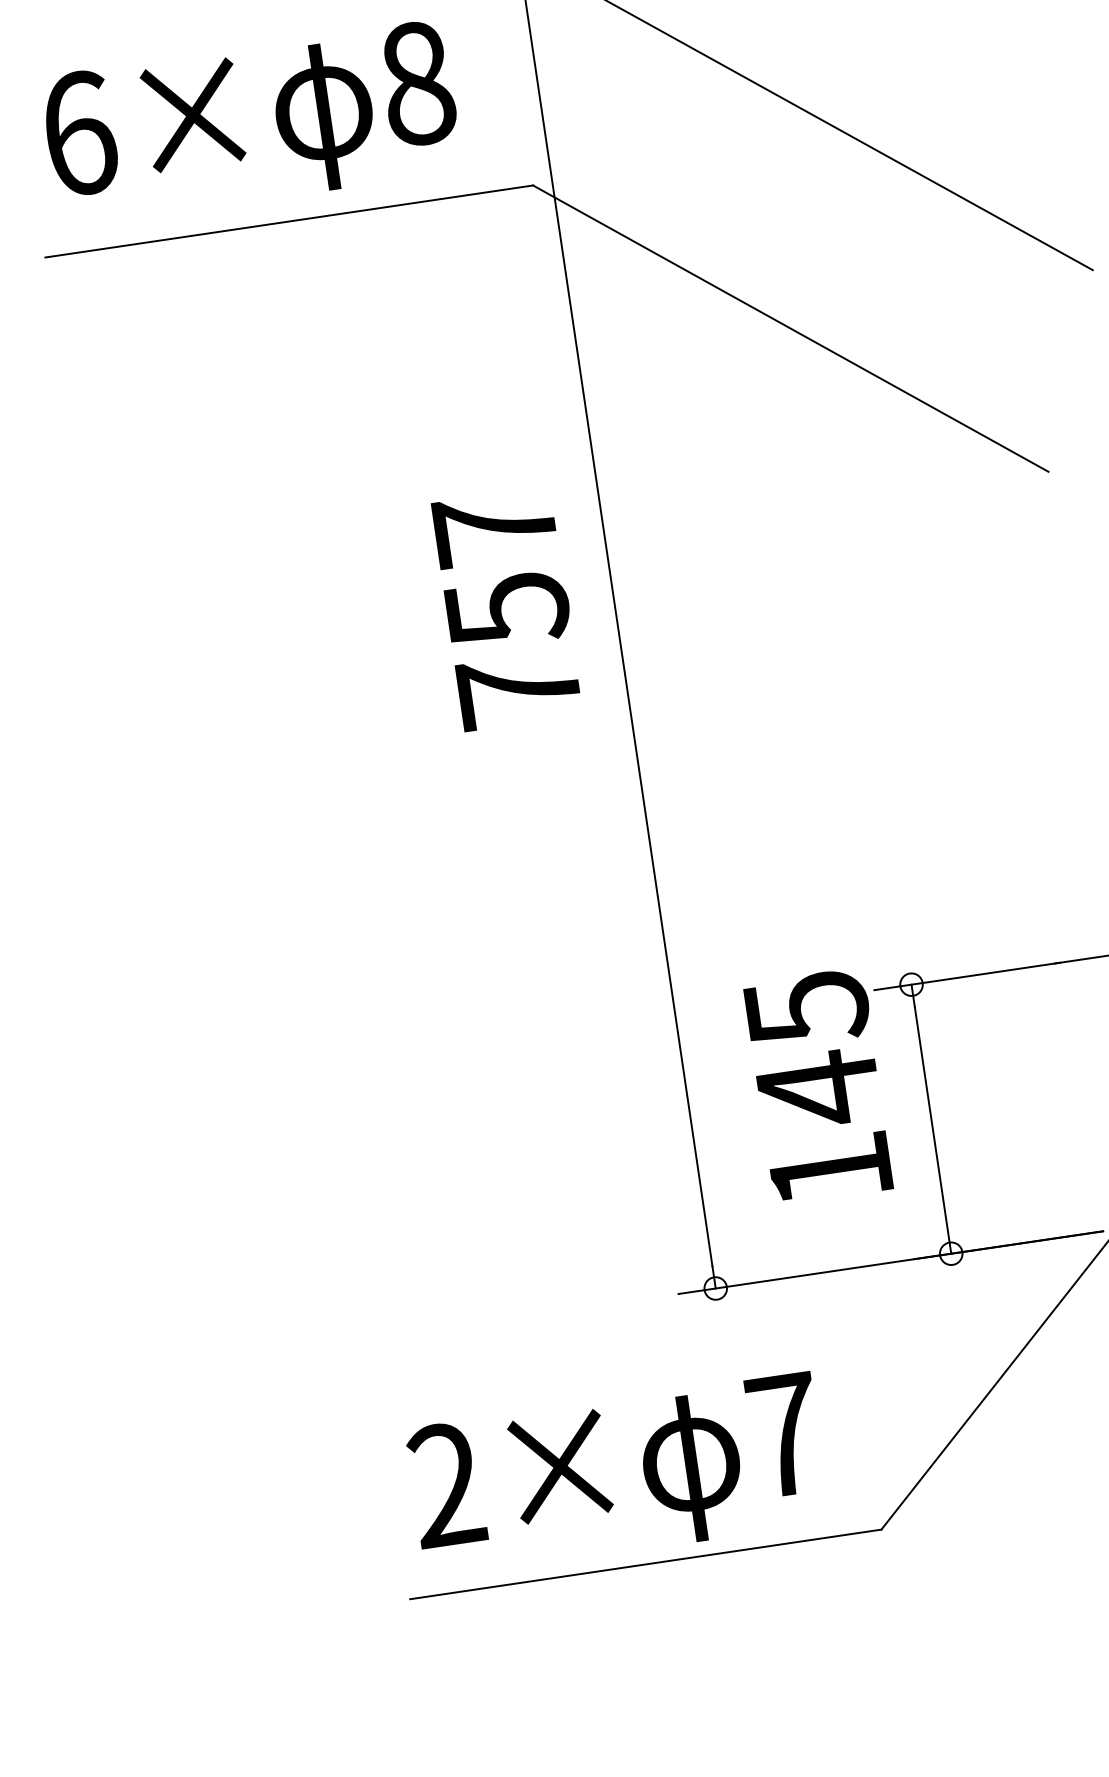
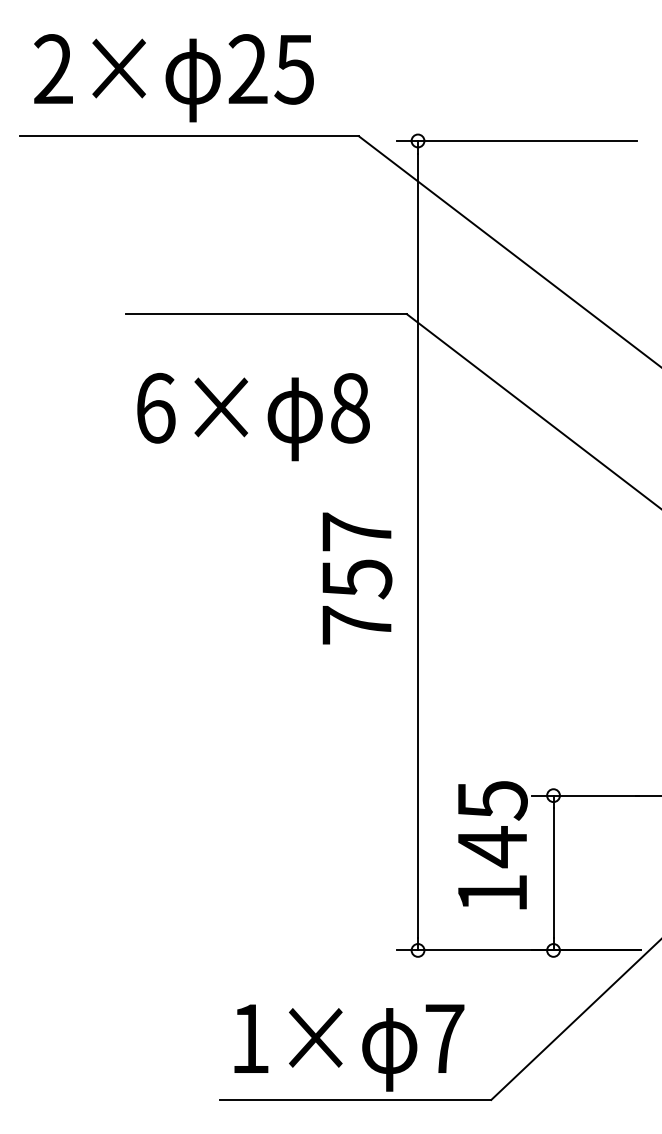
text: (251, 124) -> (253, 417), moved
text: (507, 608) -> (357, 578), moved
text: (445, 1483) -> (249, 1037), 2× -> 1×

